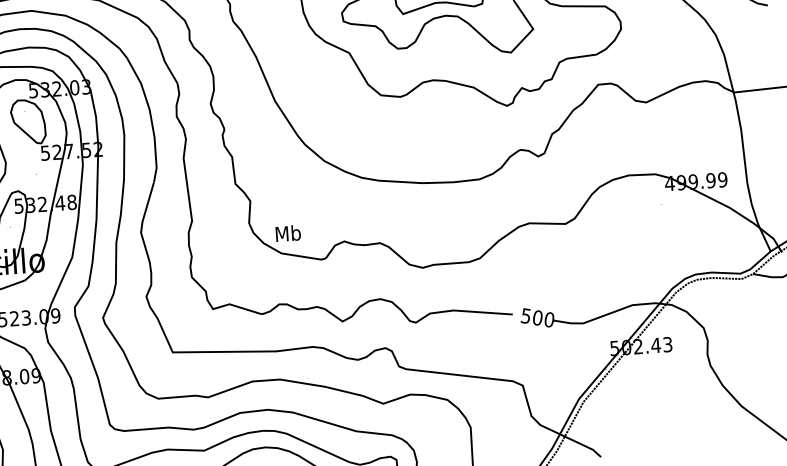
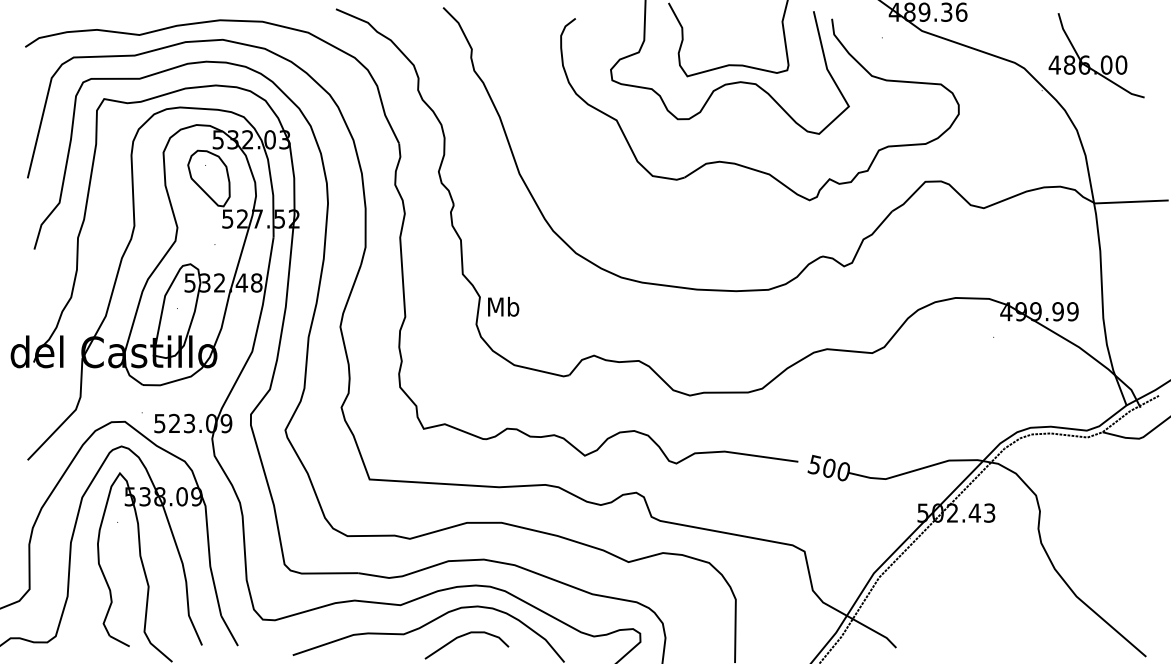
text: (288, 233) -> (503, 306), moved

